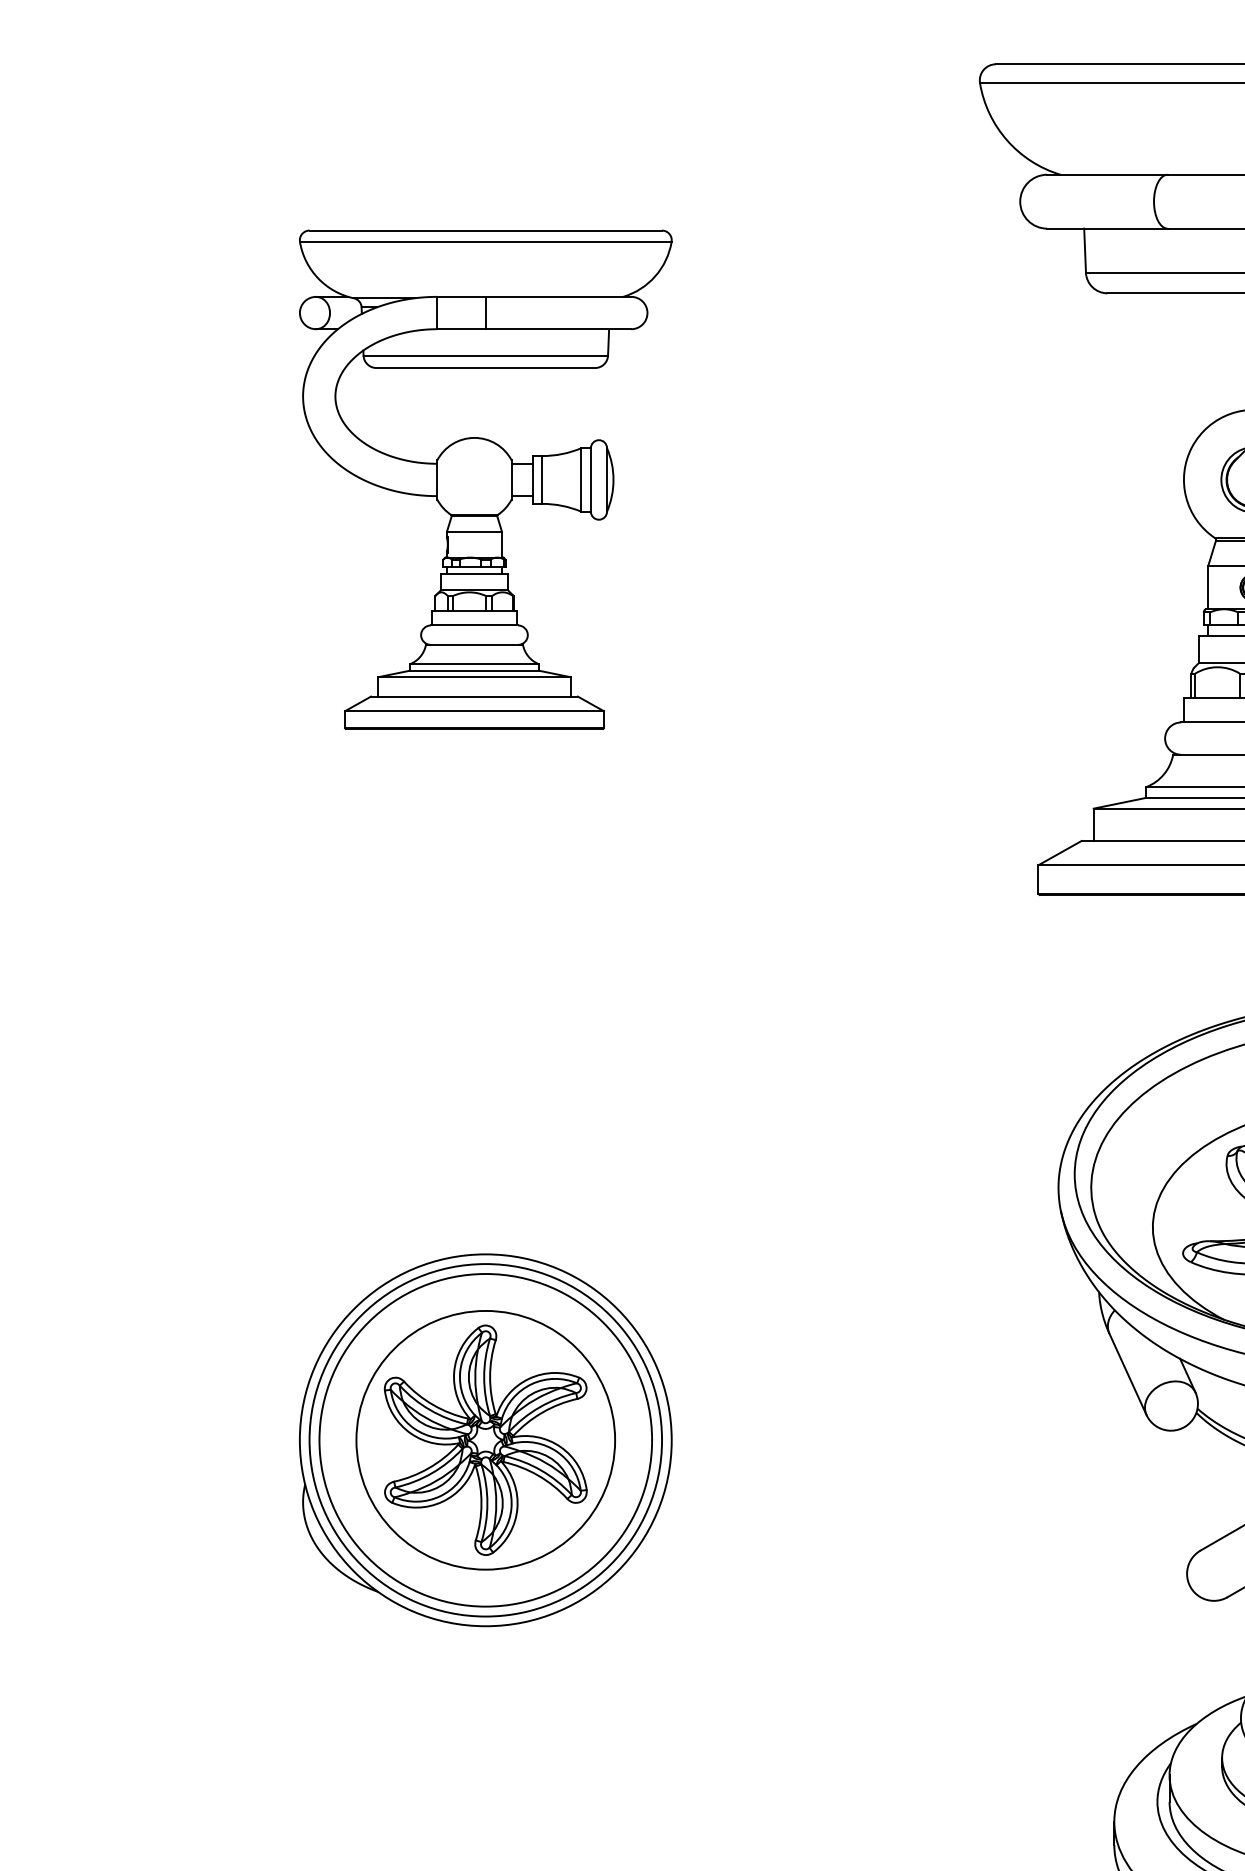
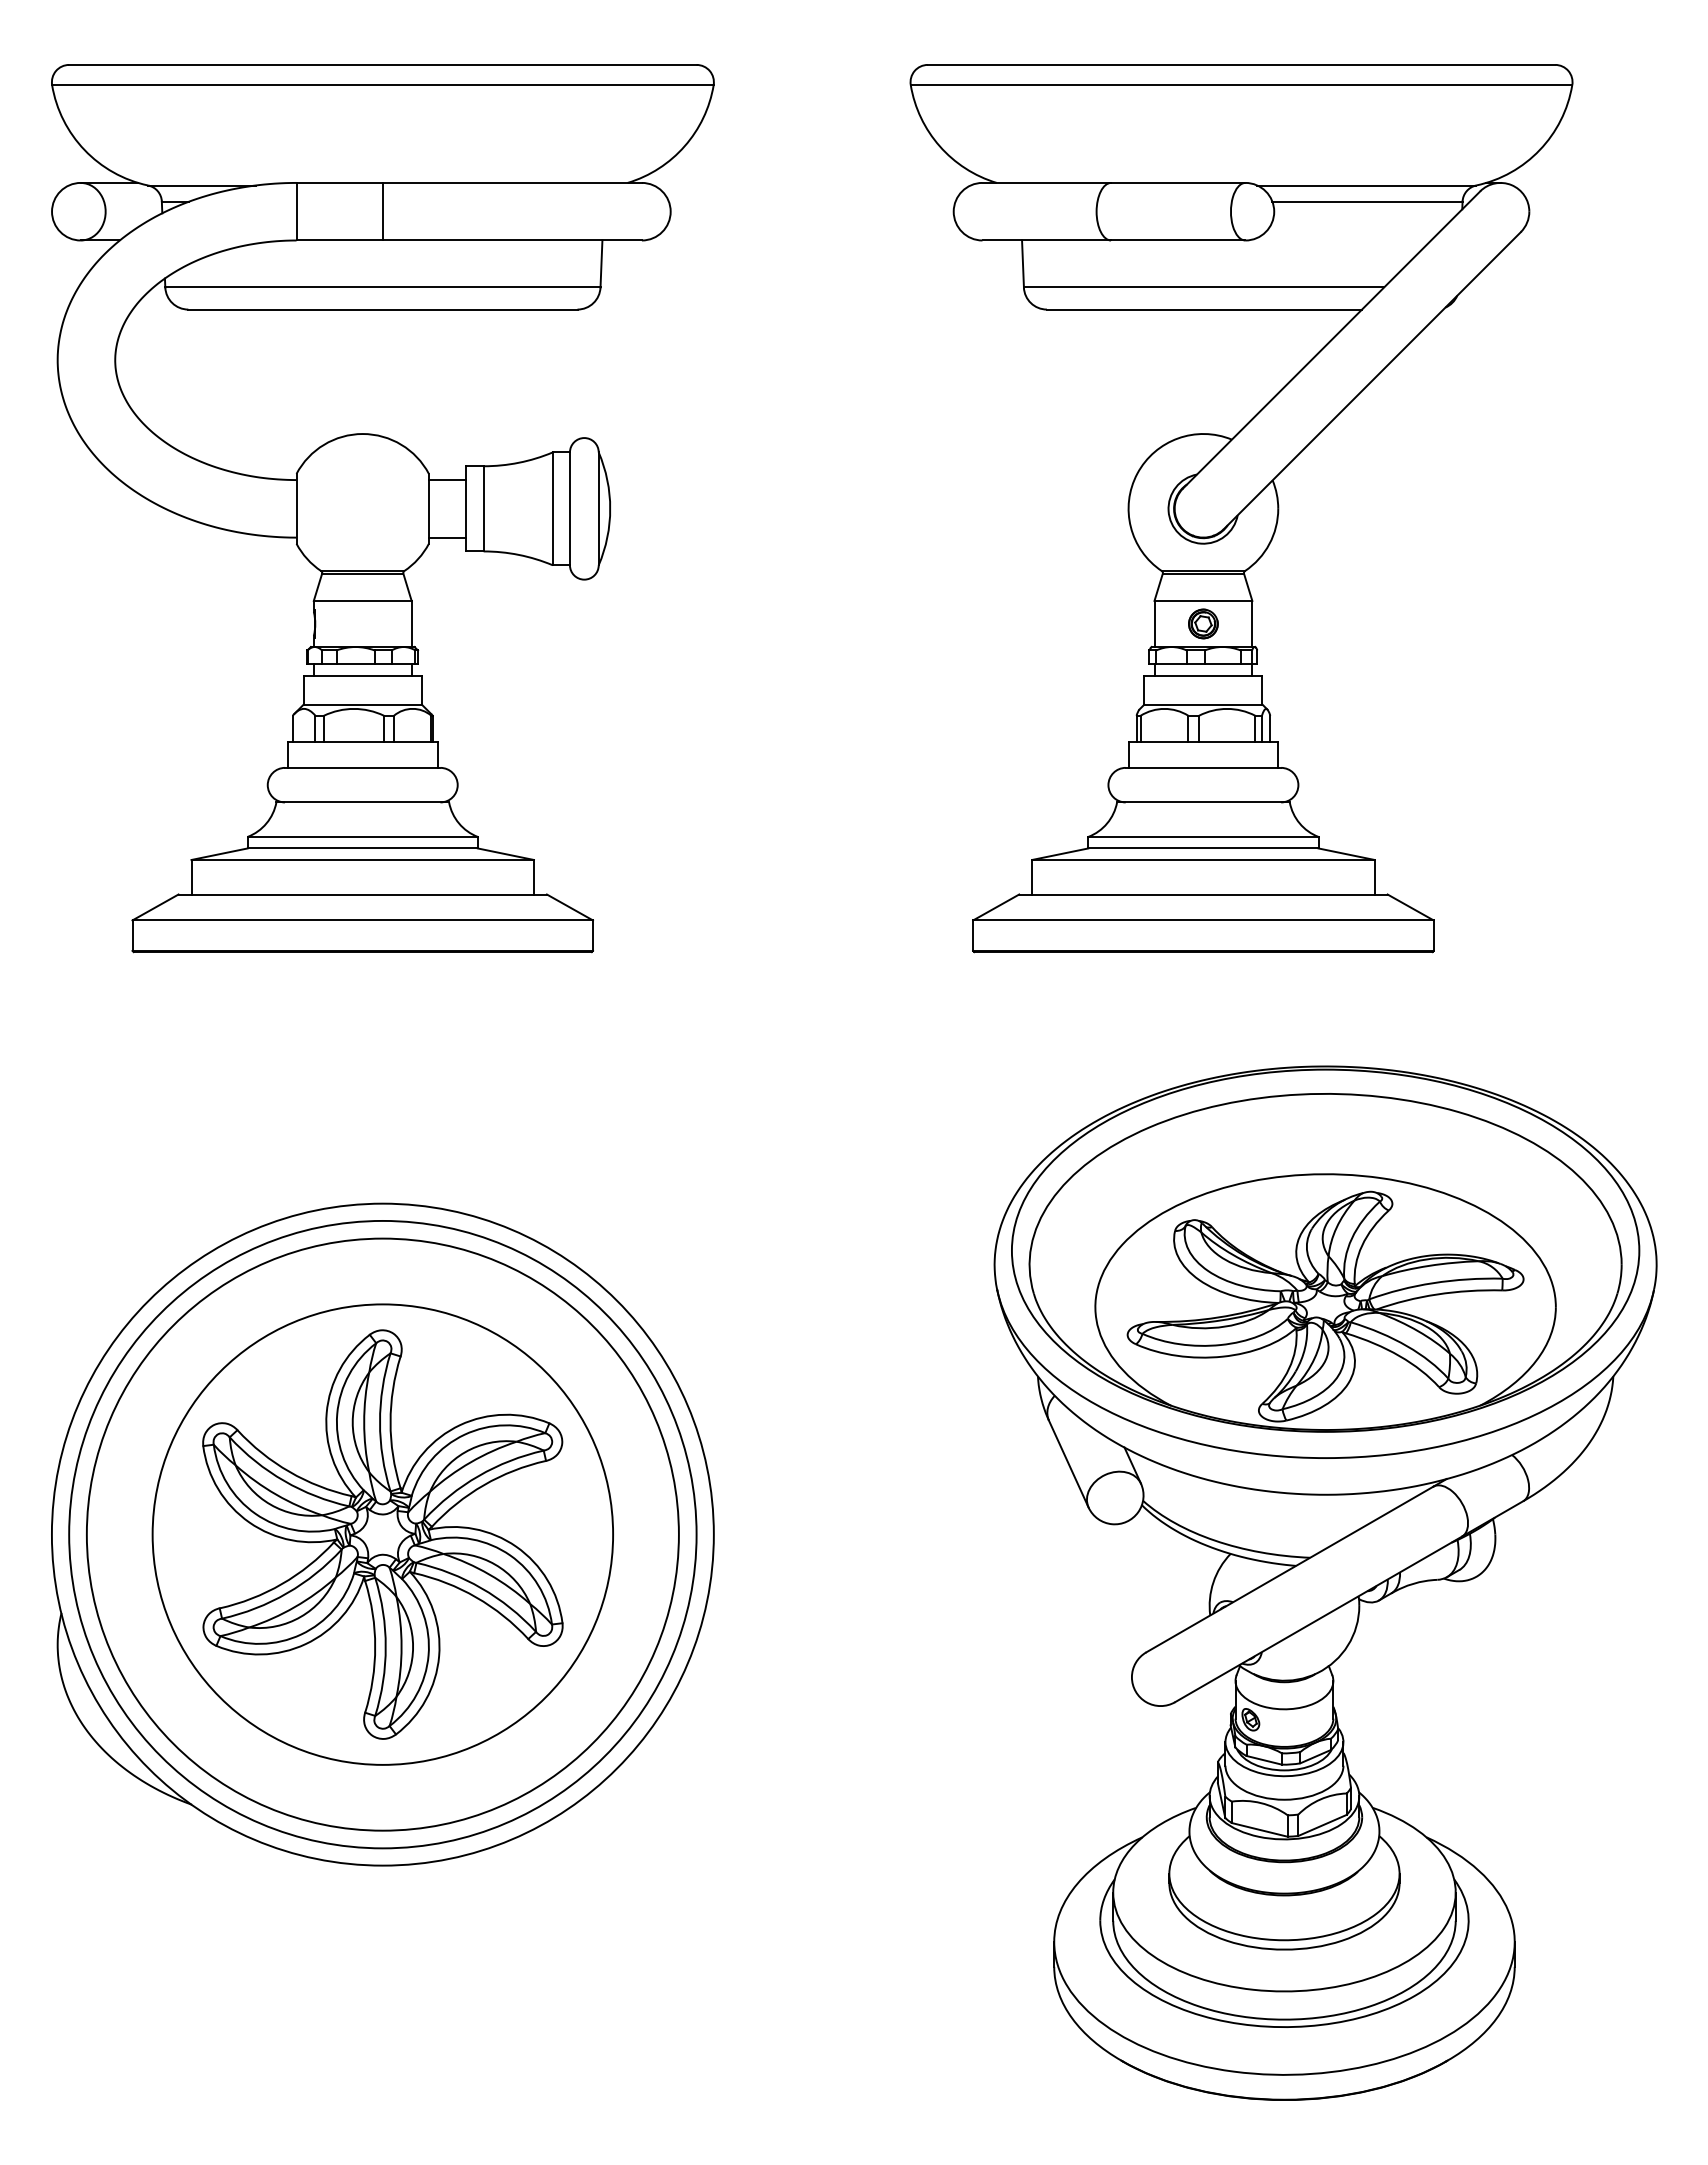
part: (485, 479) -> (382, 508), size x1.67
part: (485, 1440) -> (382, 1534), size x1.67

